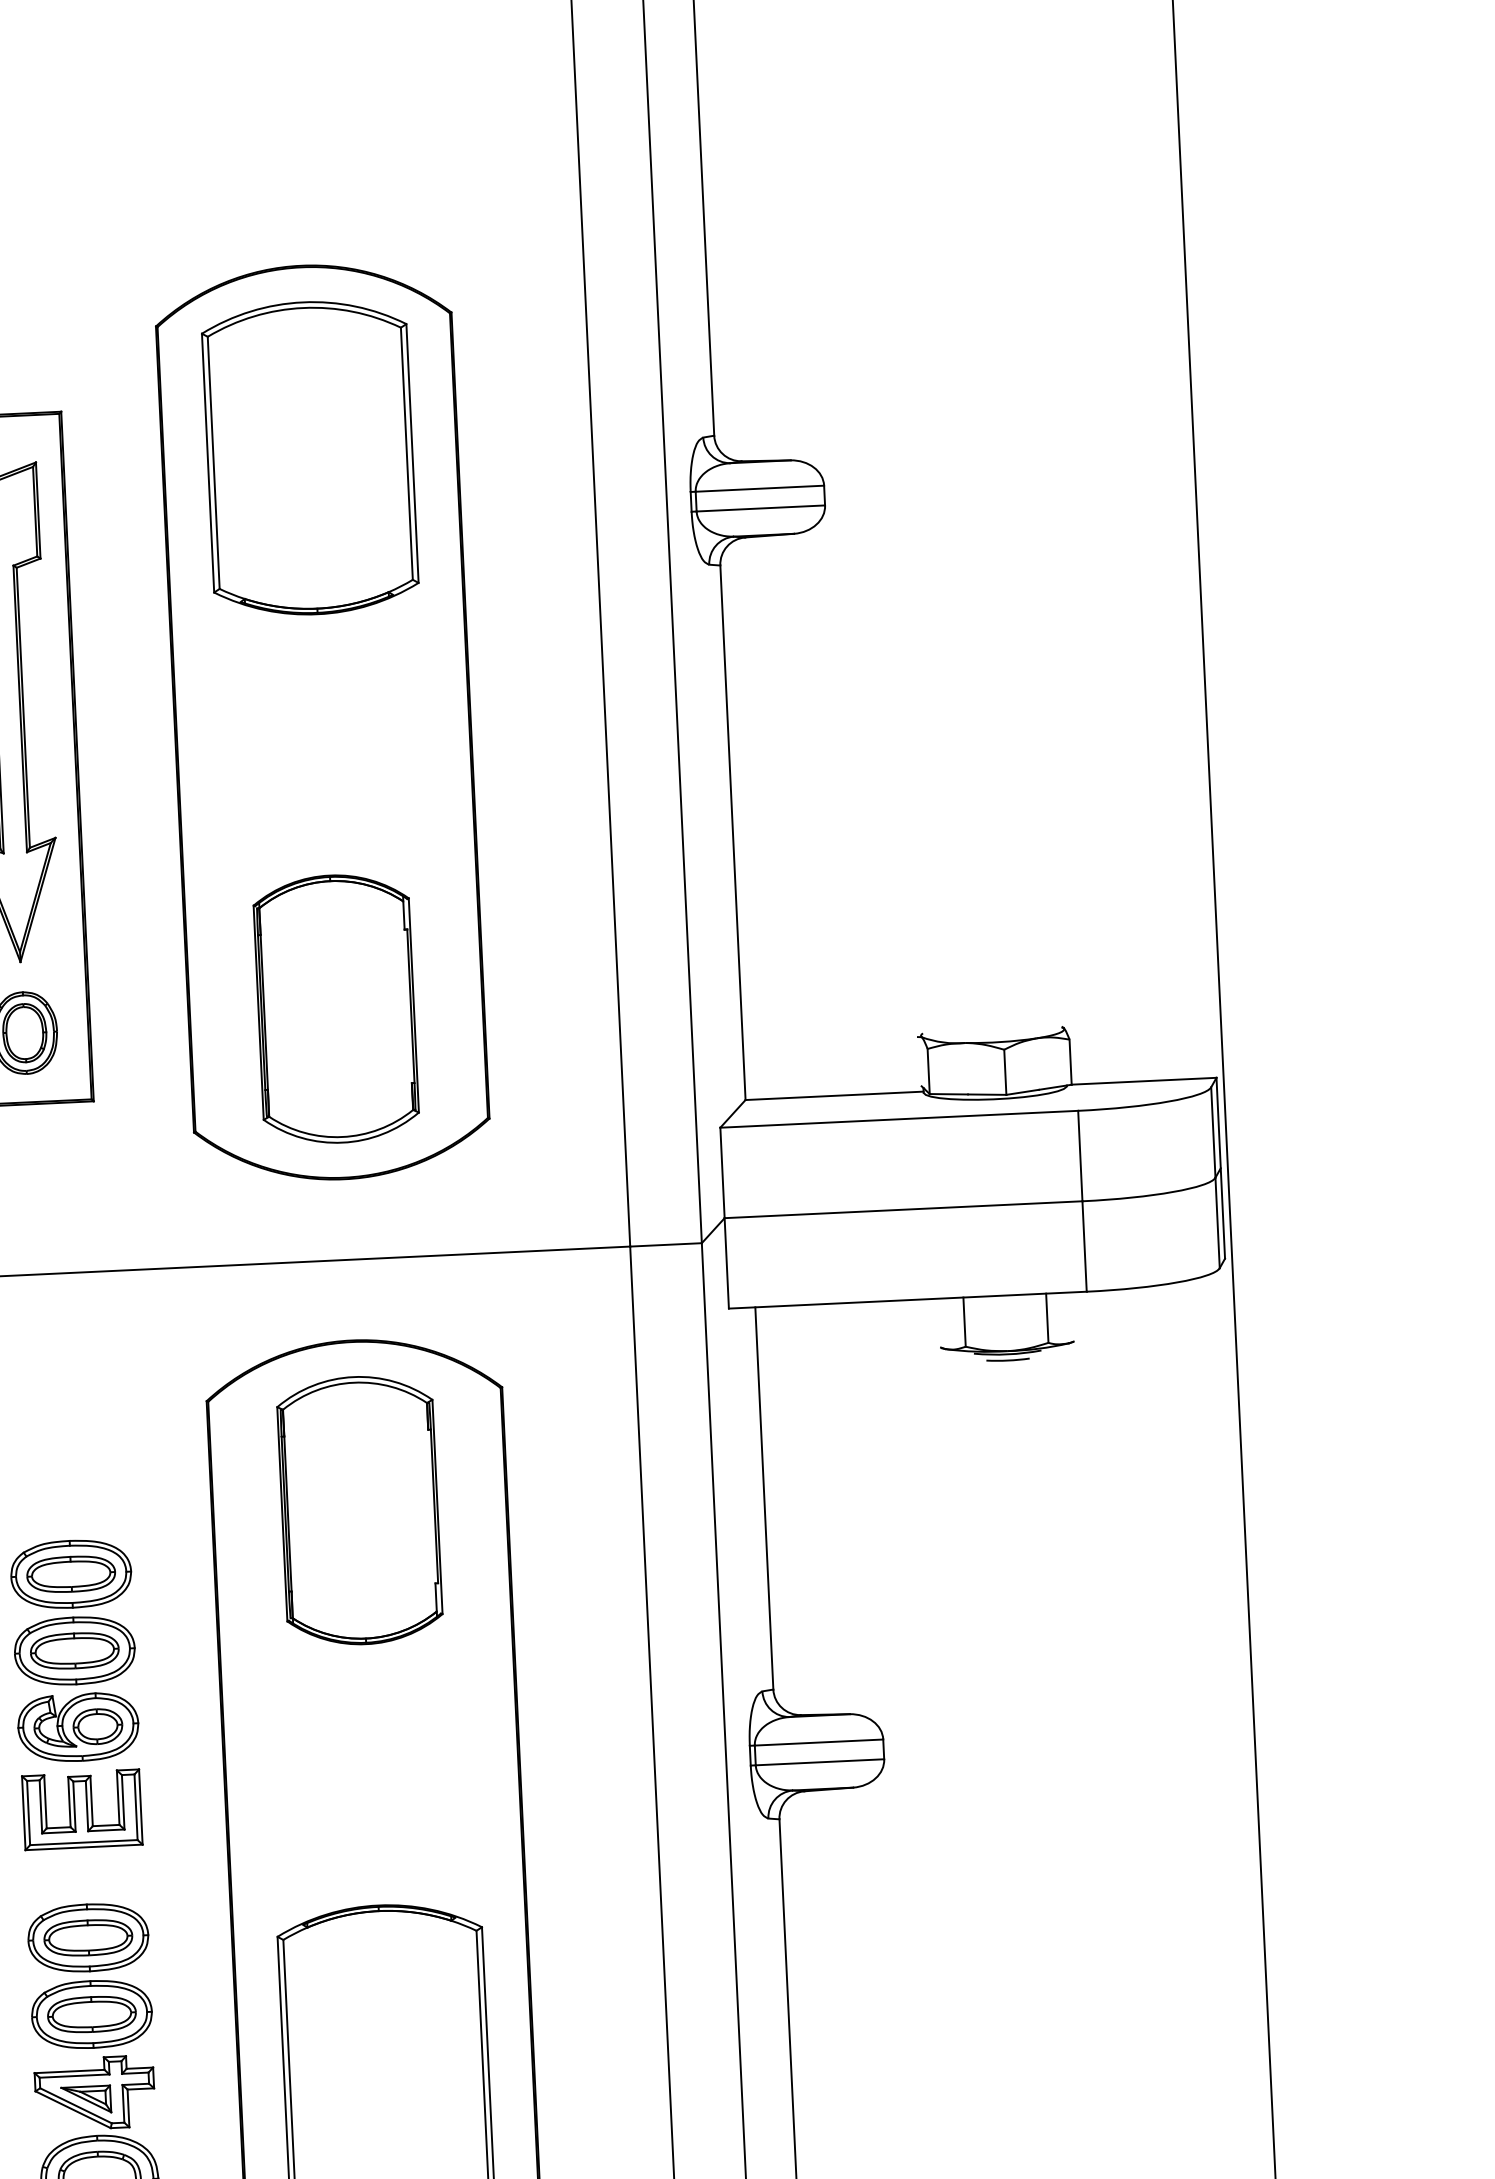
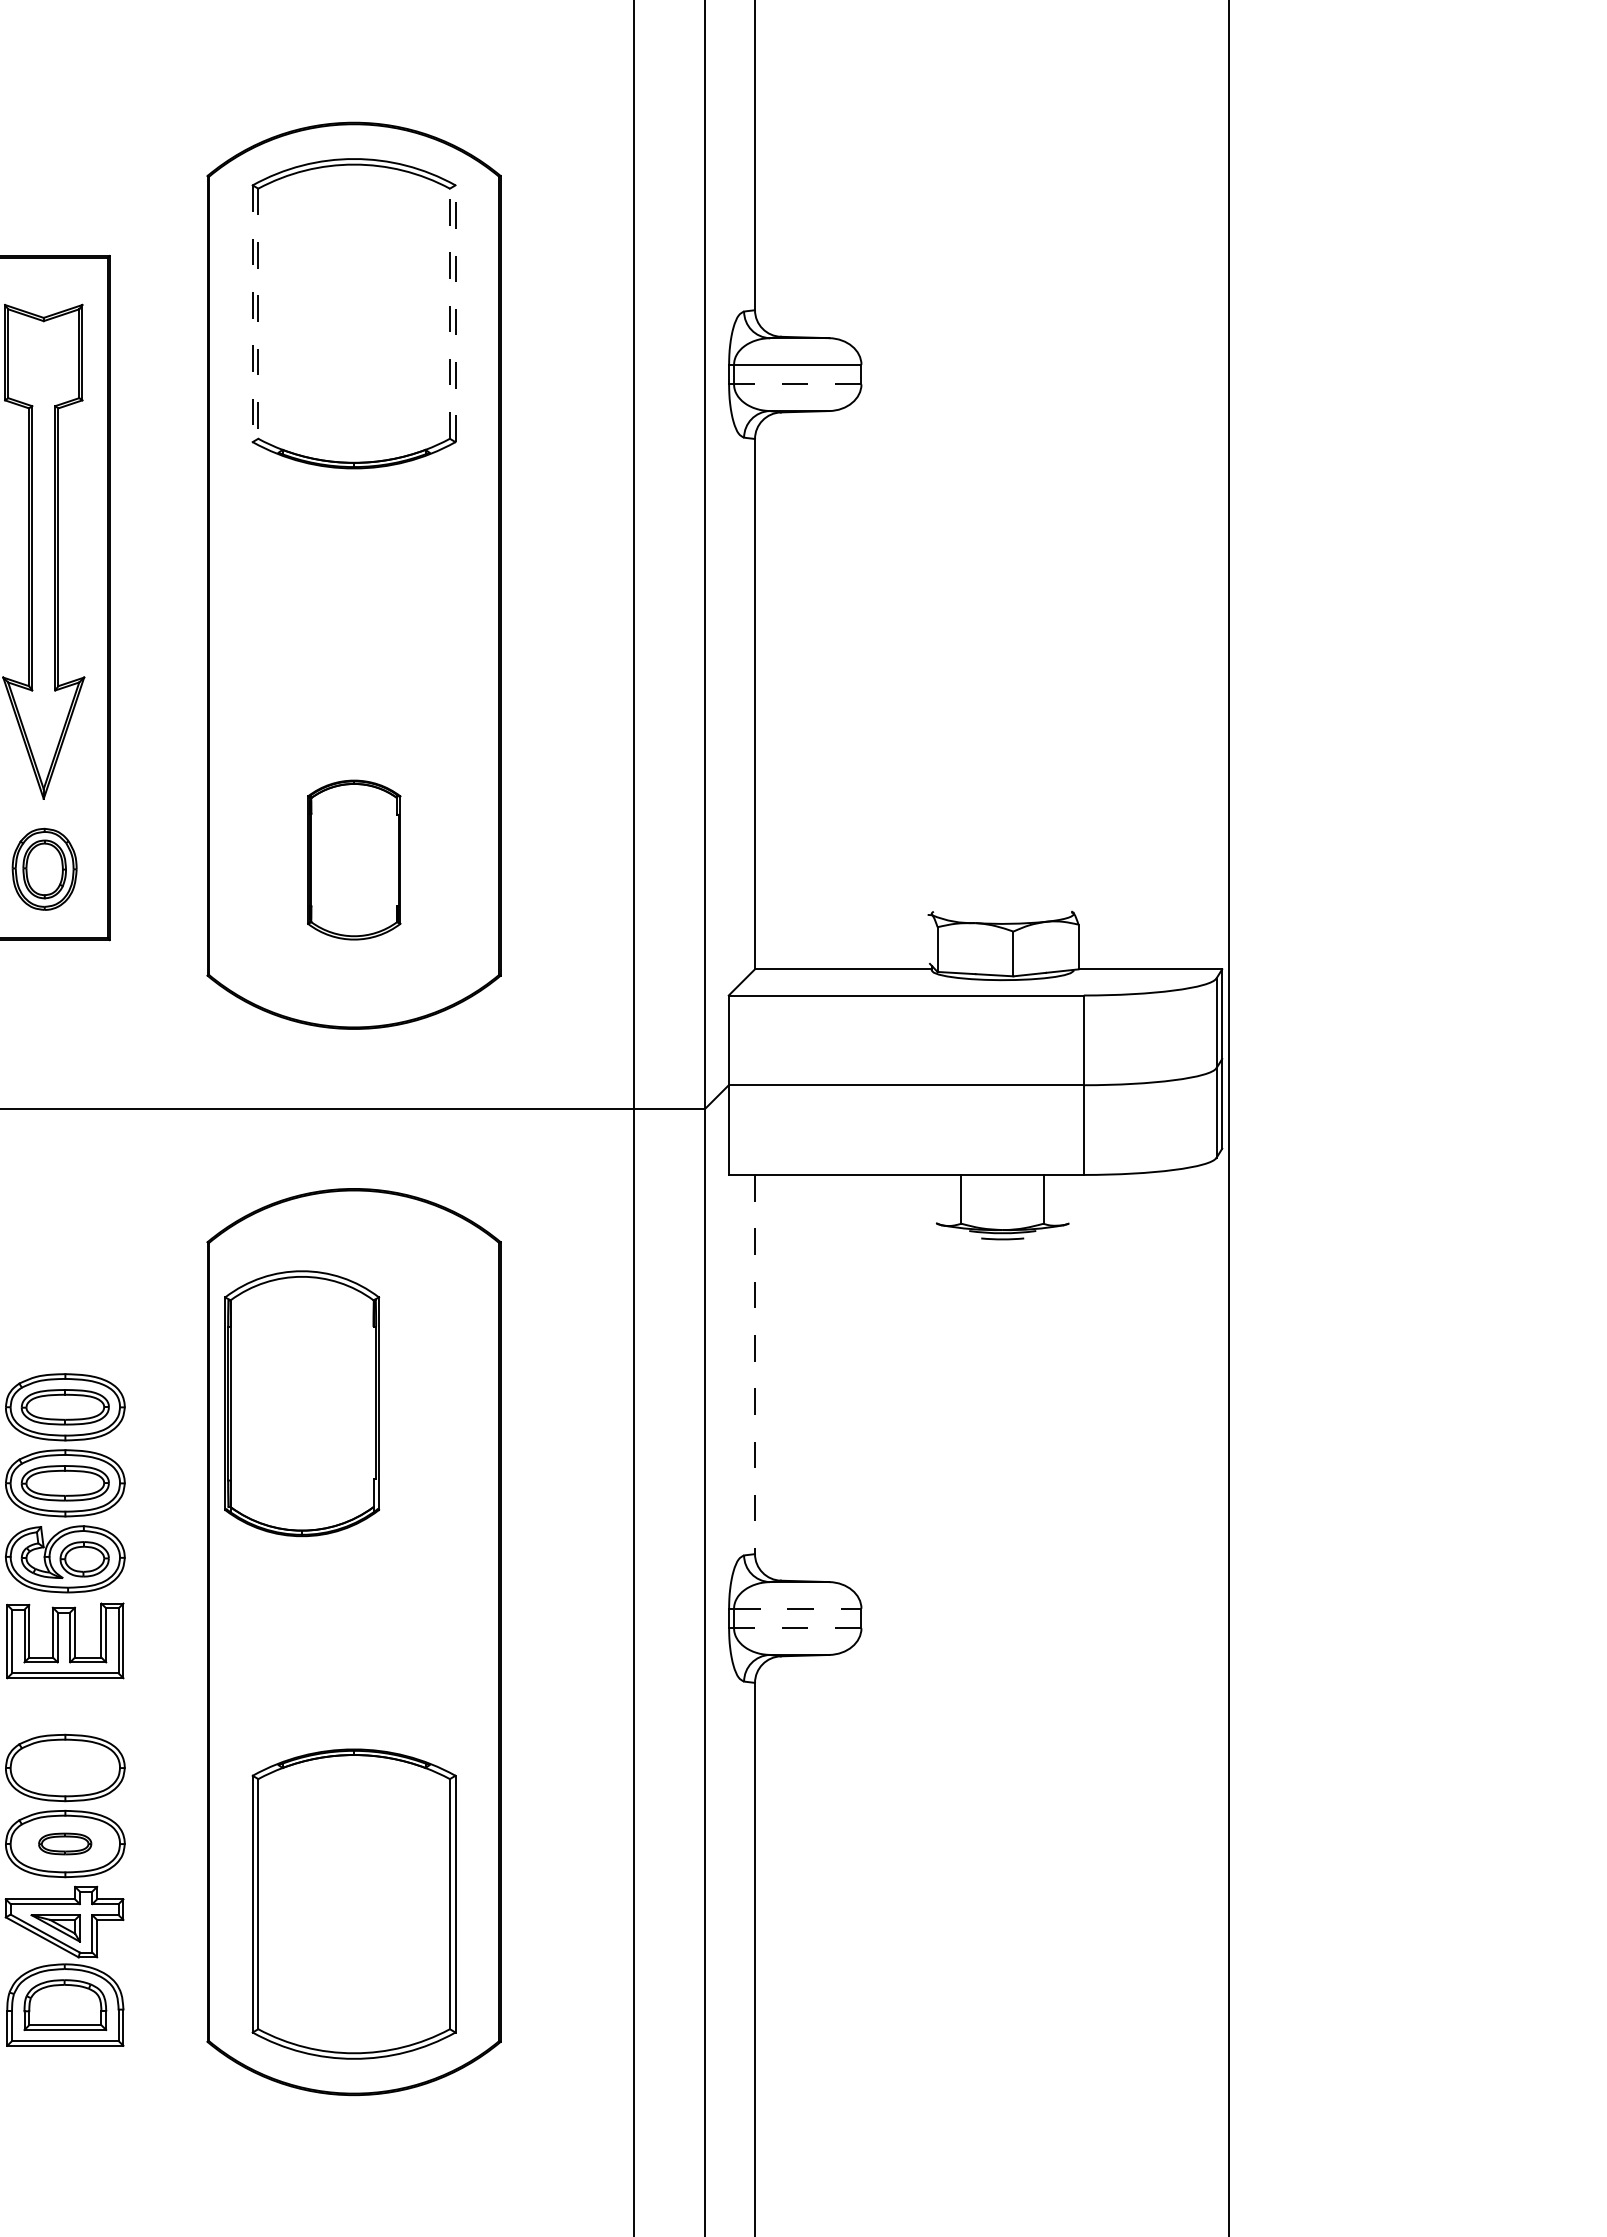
line: (406, 453) -> (449, 313), solid -> dashed
line: (412, 453) -> (455, 313), solid -> dashed
line: (207, 463) -> (252, 314), solid -> dashed
line: (213, 463) -> (258, 314), solid -> dashed
line: (760, 508) -> (797, 384), solid -> dashed
part: (336, 1008) -> (354, 859), size x0.6
line: (764, 1498) -> (755, 1364), solid -> dashed
part: (360, 1510) -> (302, 1403), moved
line: (818, 1742) -> (797, 1608), solid -> dashed
line: (819, 1762) -> (797, 1628), solid -> dashed
part: (87, 1937) -> (64, 1767), removed
part: (91, 2014) -> (64, 1843), size x0.6

